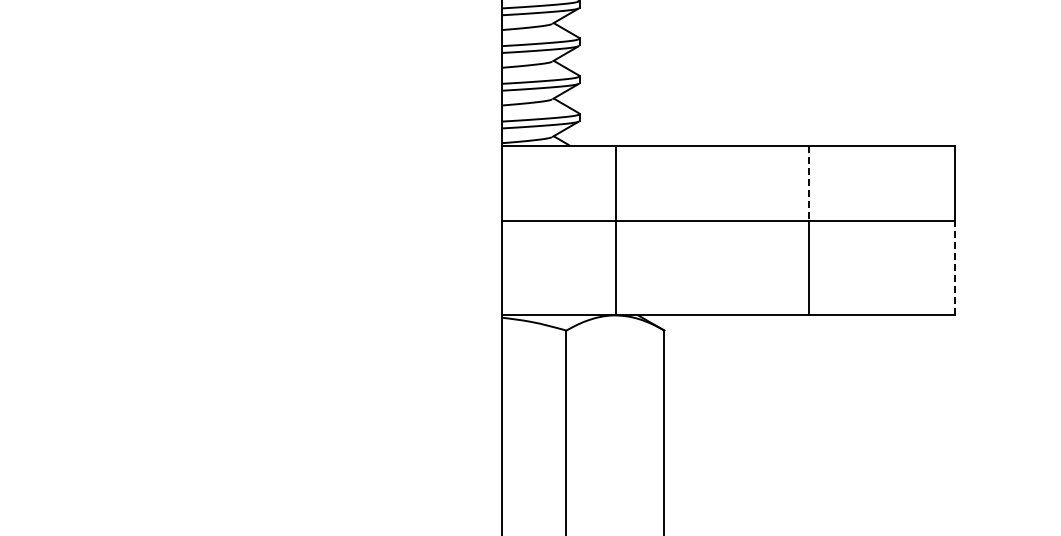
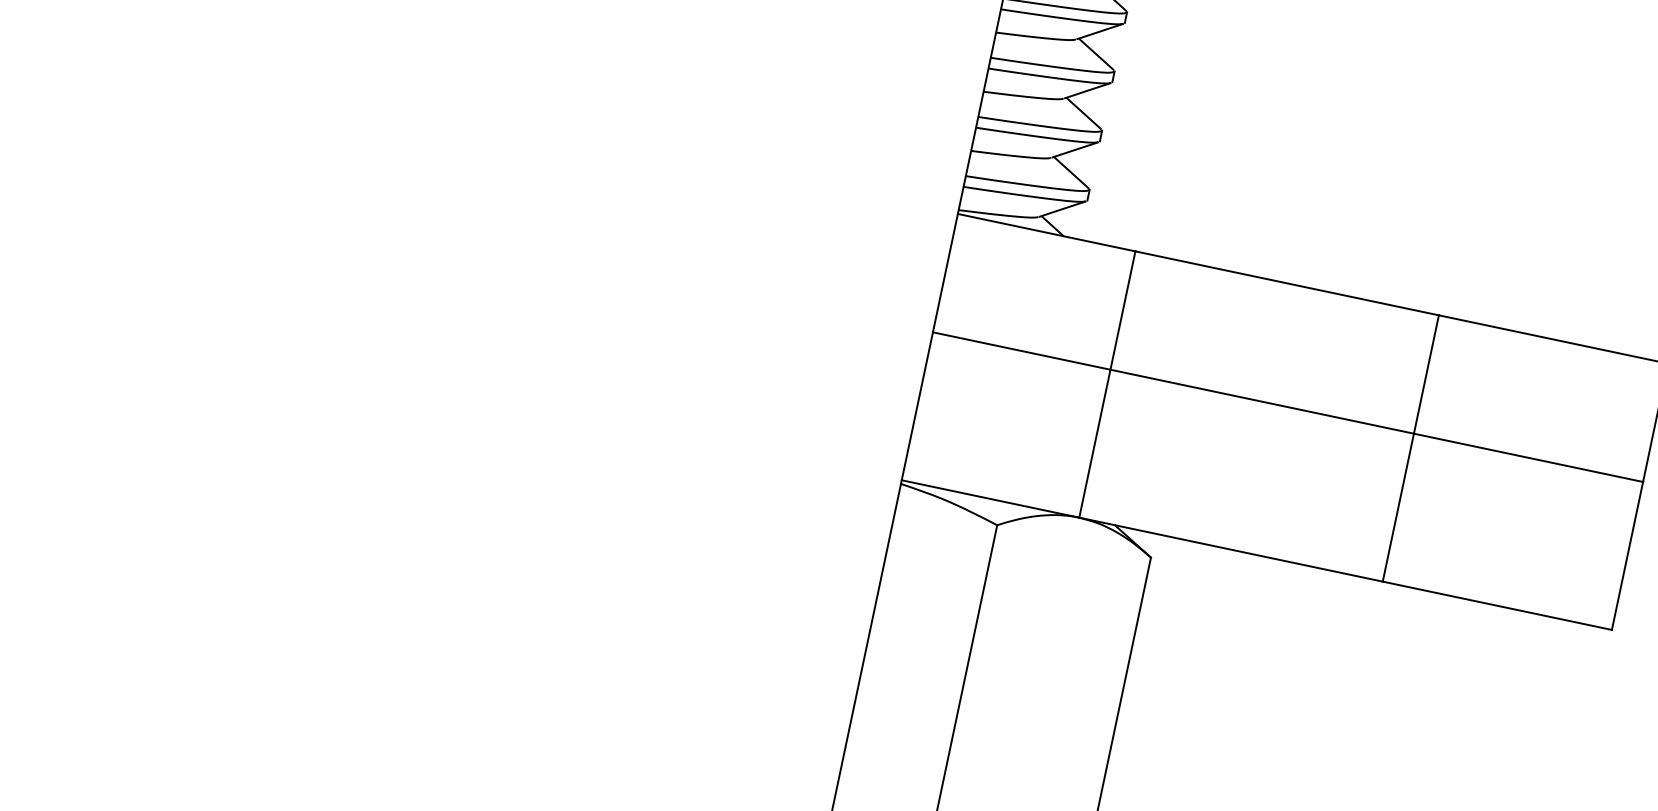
line: (809, 183) -> (1427, 374), dashed -> solid
line: (955, 267) -> (1628, 554), dashed -> solid

